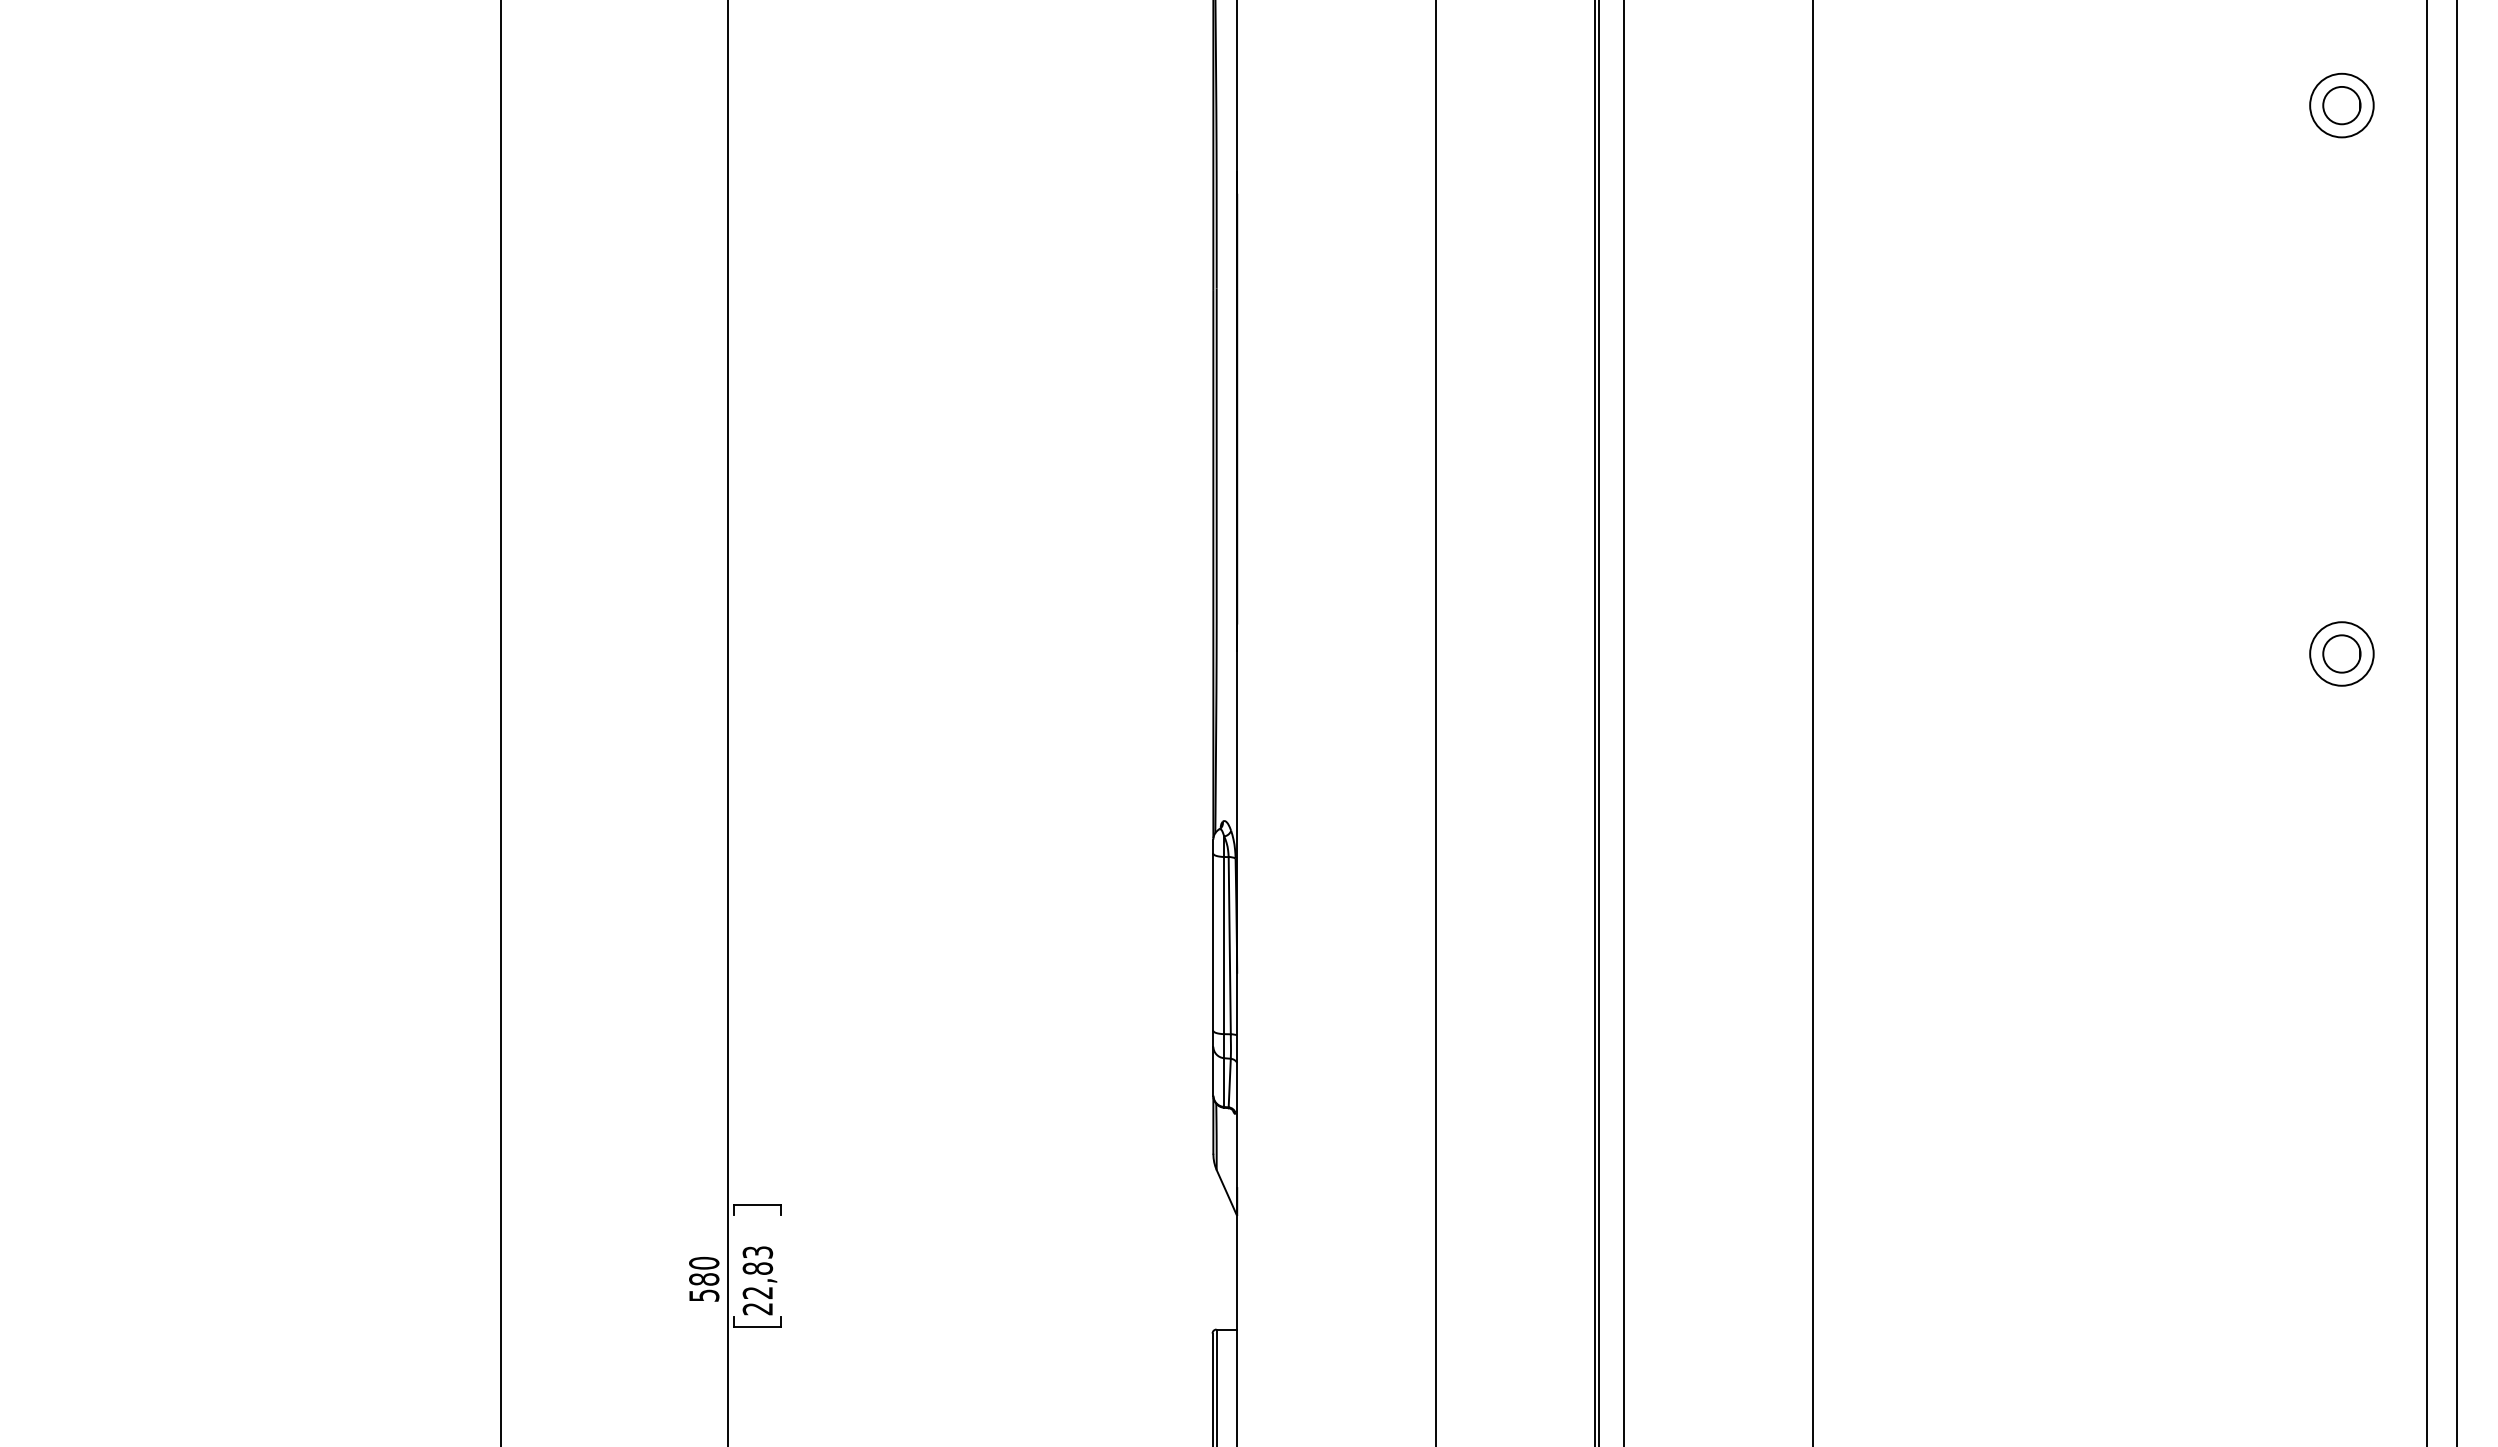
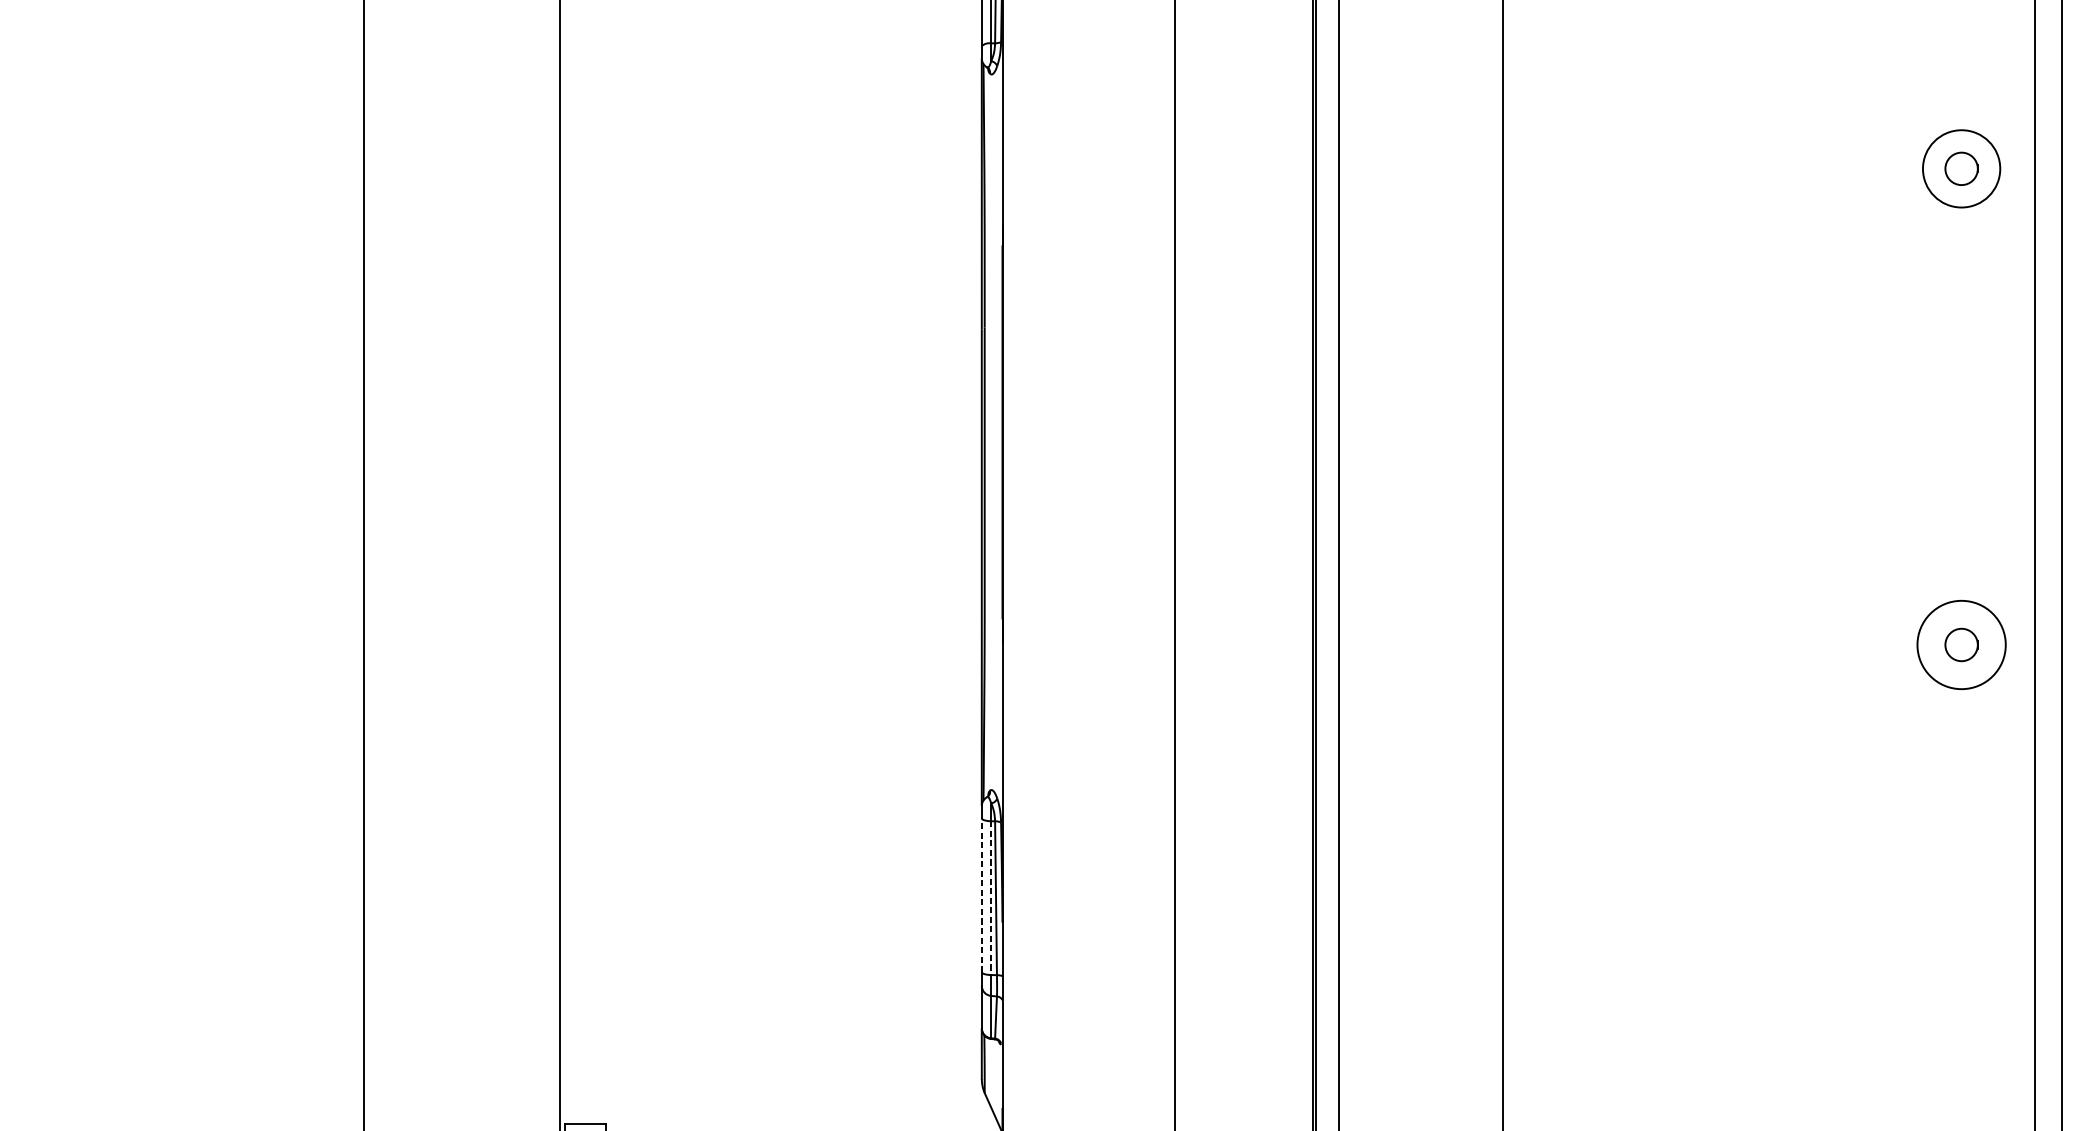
circle: (2341, 105) -> (1961, 168), size x1.4
circle: (2341, 653) -> (1961, 644), size x1.6
line: (1213, 942) -> (981, 895), solid -> dashed
line: (1224, 945) -> (991, 898), solid -> dashed

